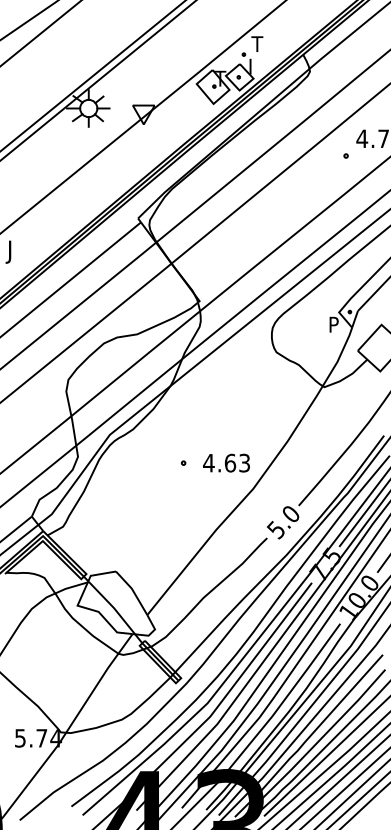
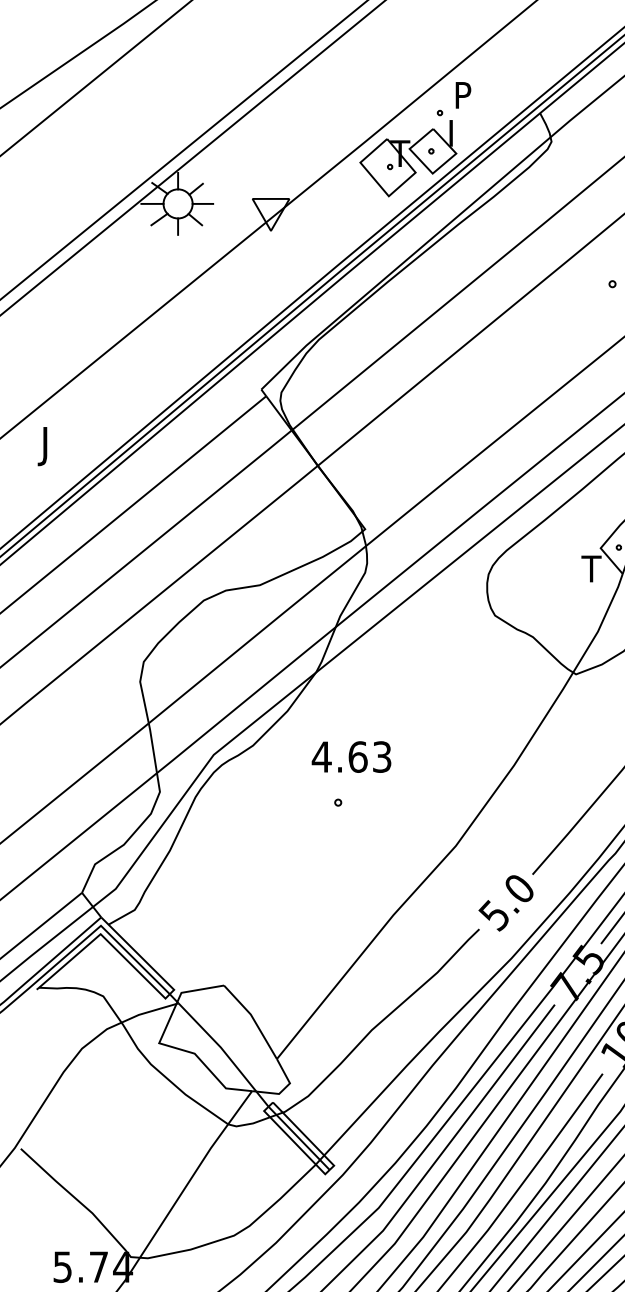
text: (257, 43) -> (462, 94), T -> P
text: (333, 324) -> (591, 568), P -> T
text: (226, 462) -> (351, 755), moved

